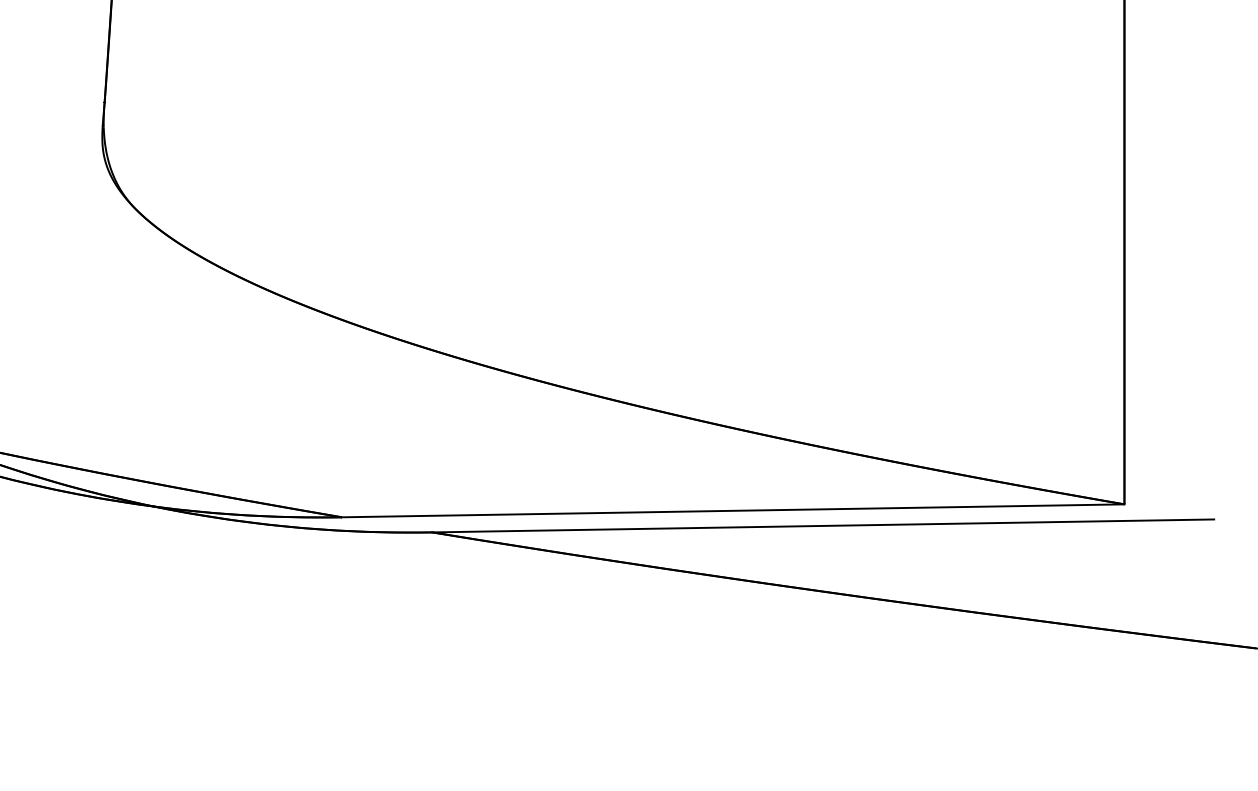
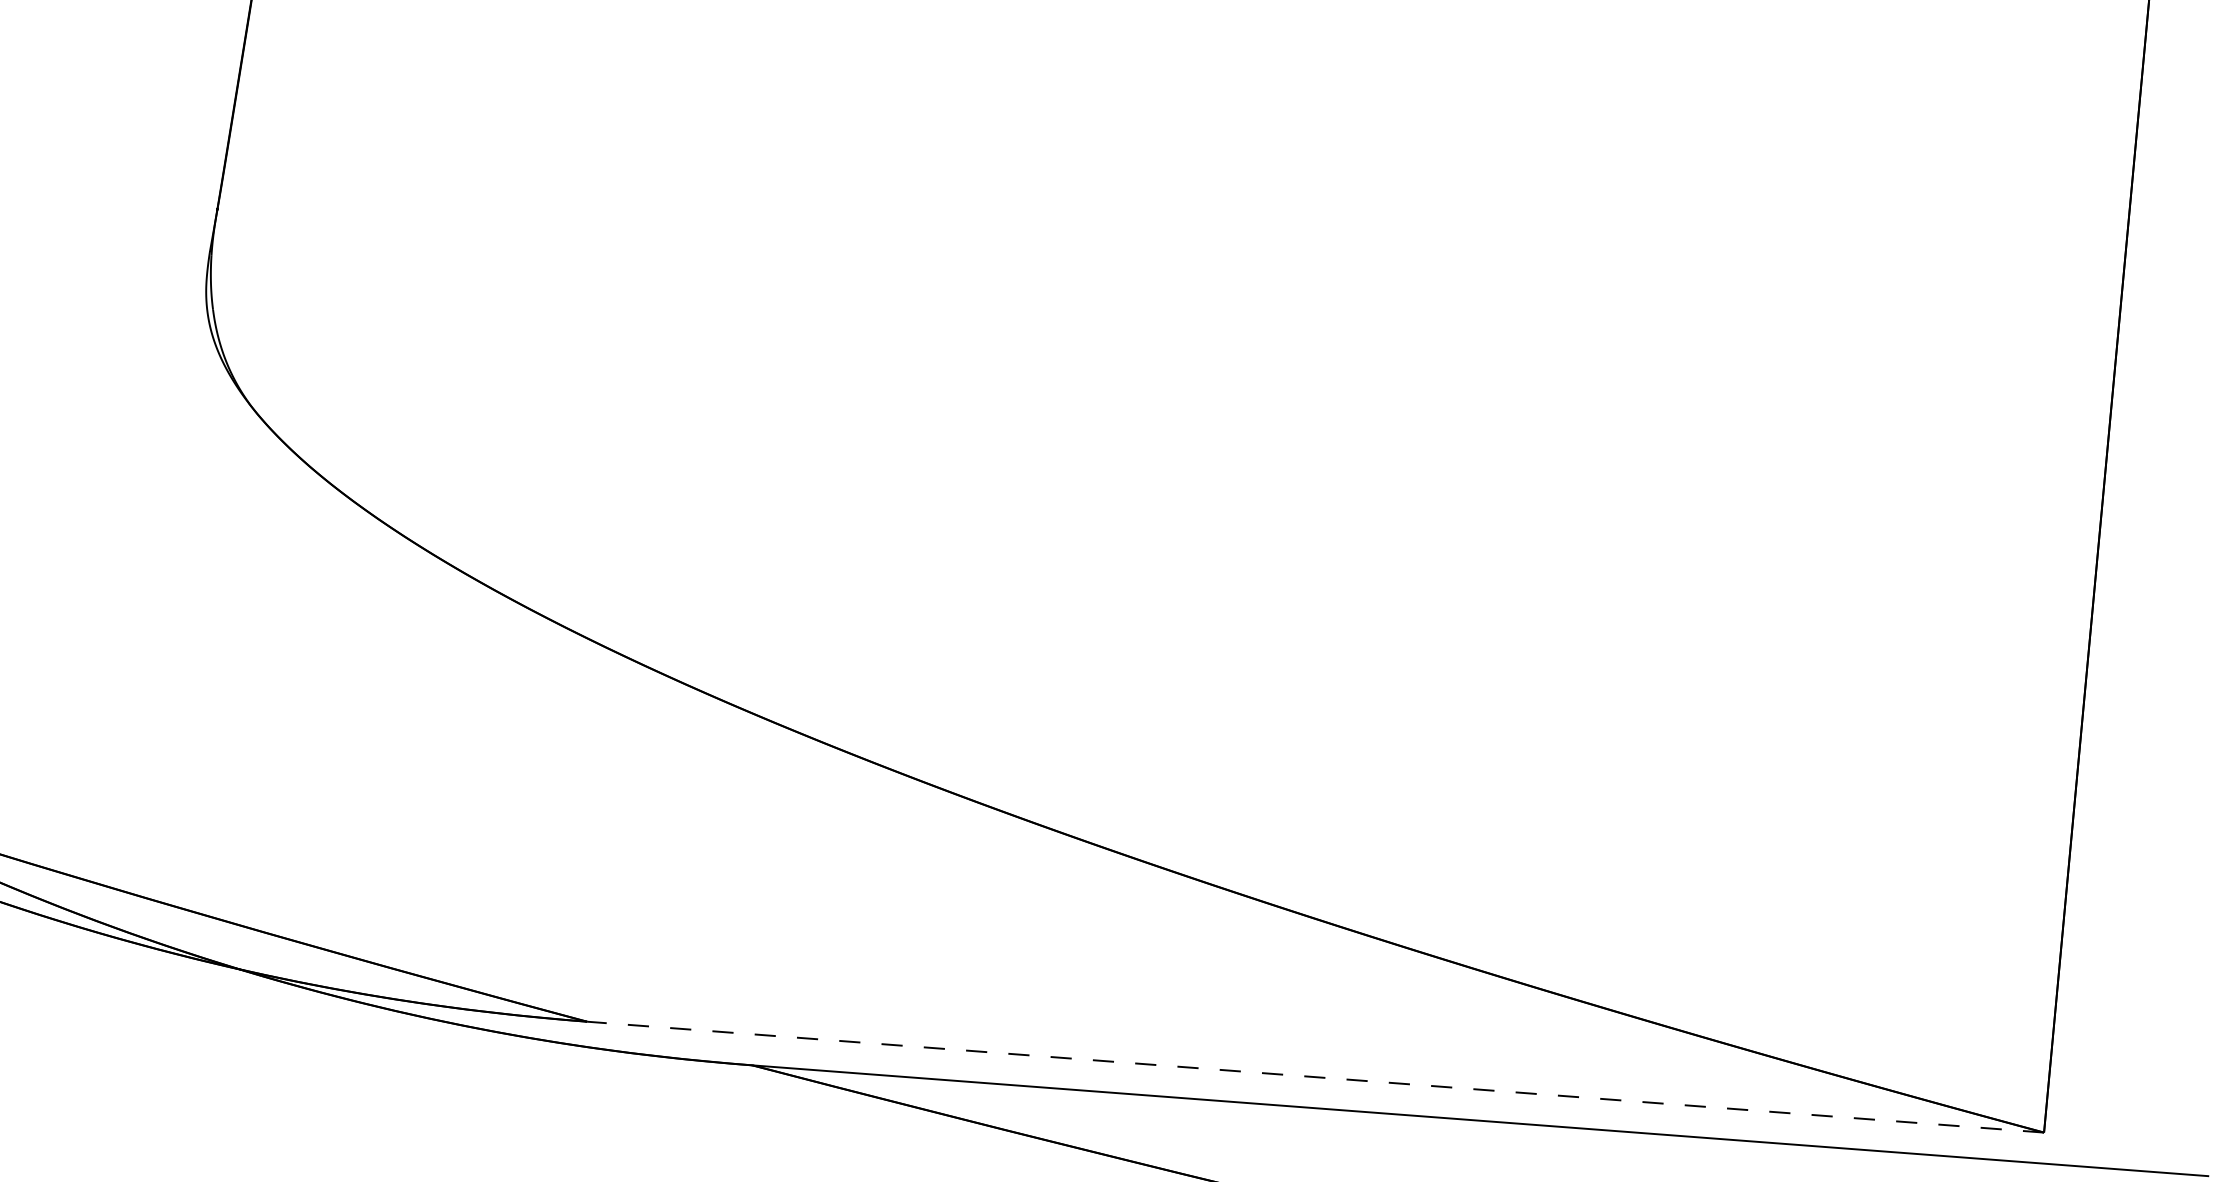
line: (732, 510) -> (1314, 1076), solid -> dashed

